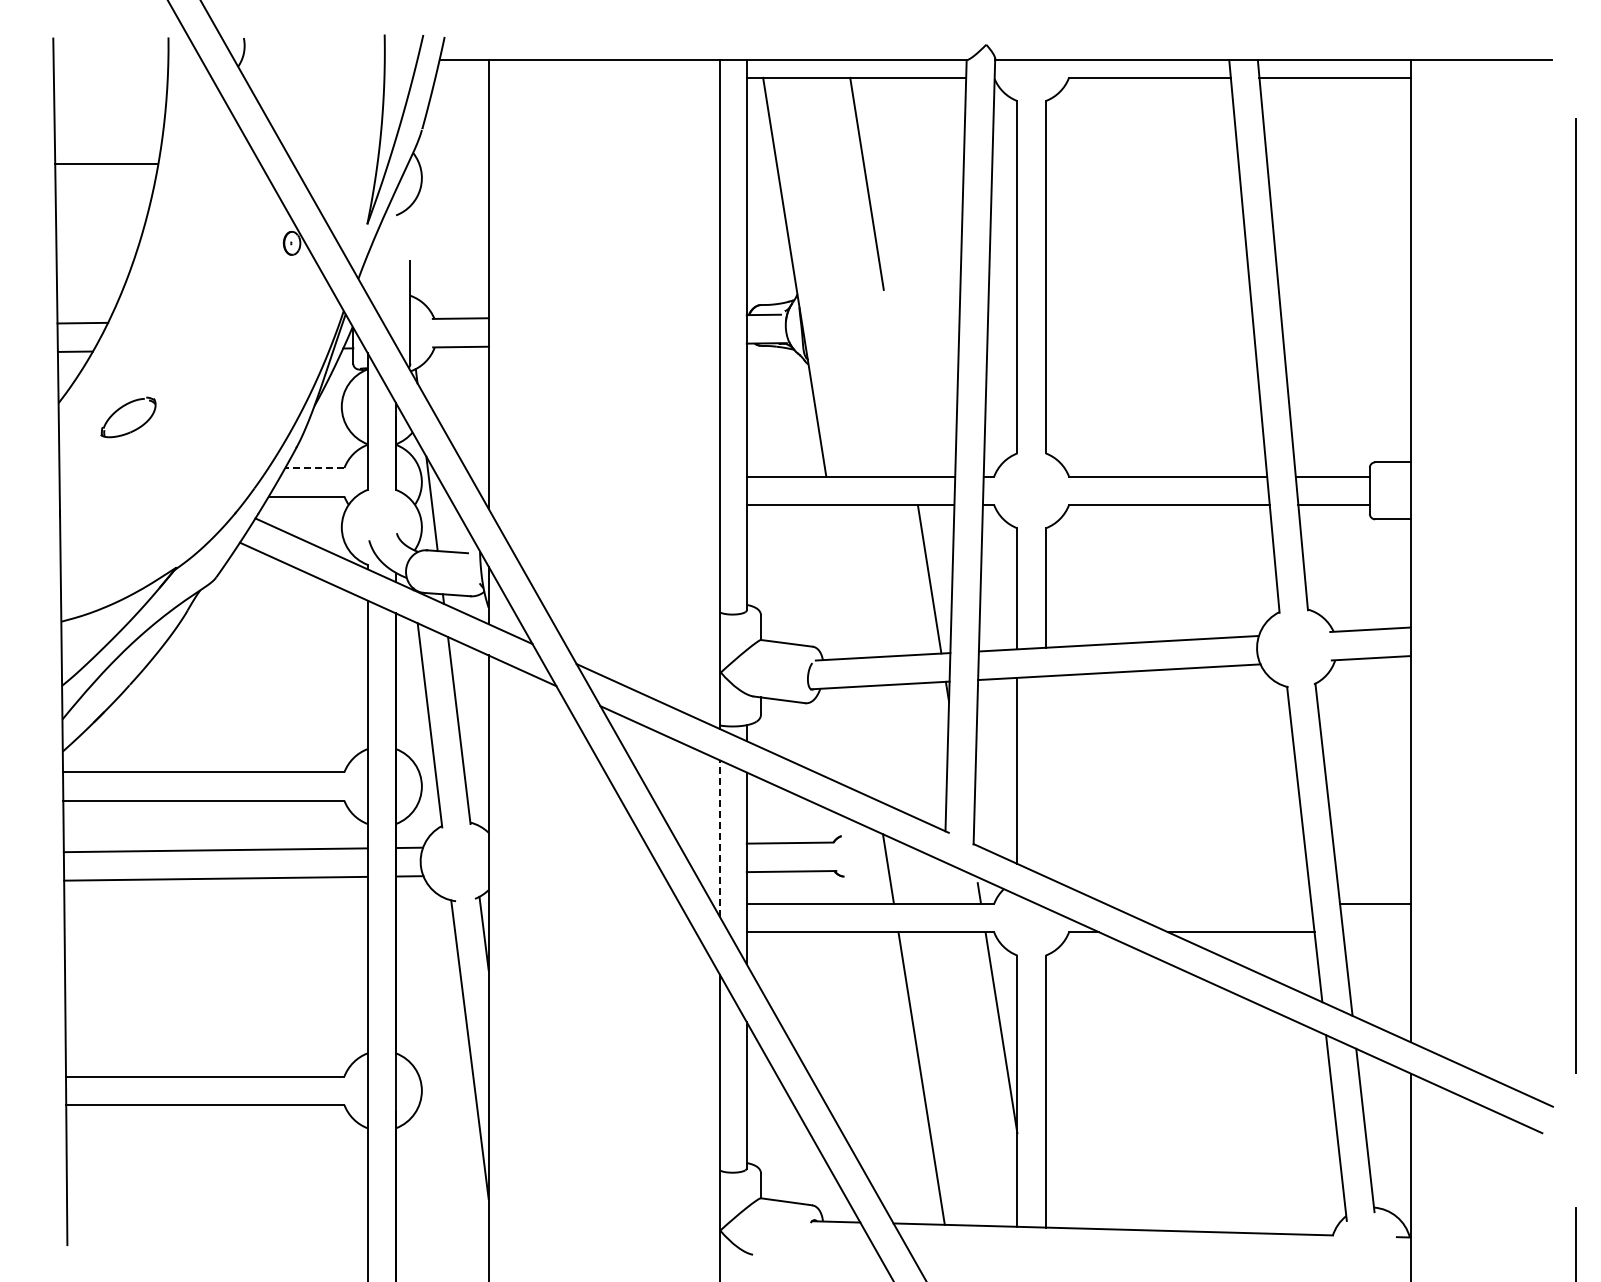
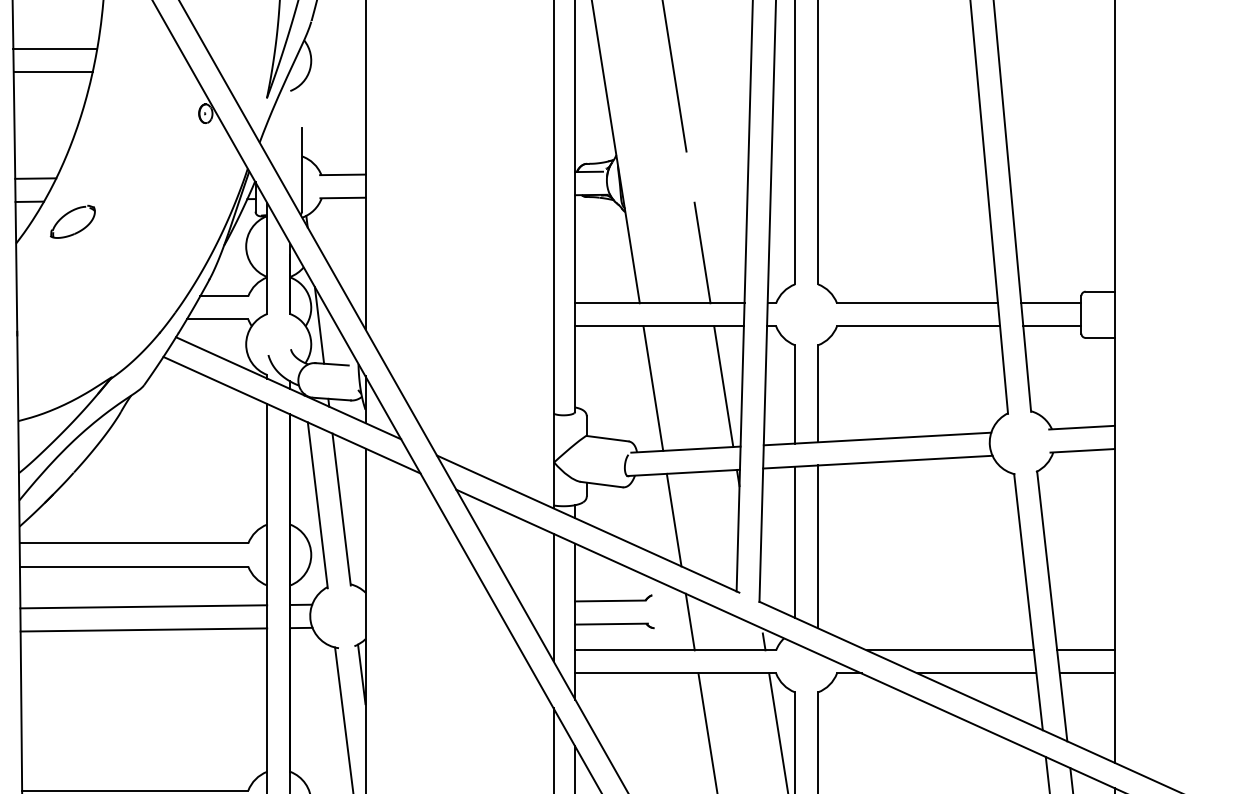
line: (103, 192) -> (52, 72), added
part: (123, 407) -> (68, 213), moved
line: (903, 414) -> (702, 252), added
line: (314, 468) -> (224, 296), dashed -> solid
line: (842, 581) -> (652, 388), added
line: (868, 743) -> (674, 520), added
line: (1045, 776) -> (817, 546), added
line: (720, 838) -> (553, 597), dashed -> solid
line: (1208, 903) -> (950, 650), added
line: (1376, 932) -> (1086, 673), added

